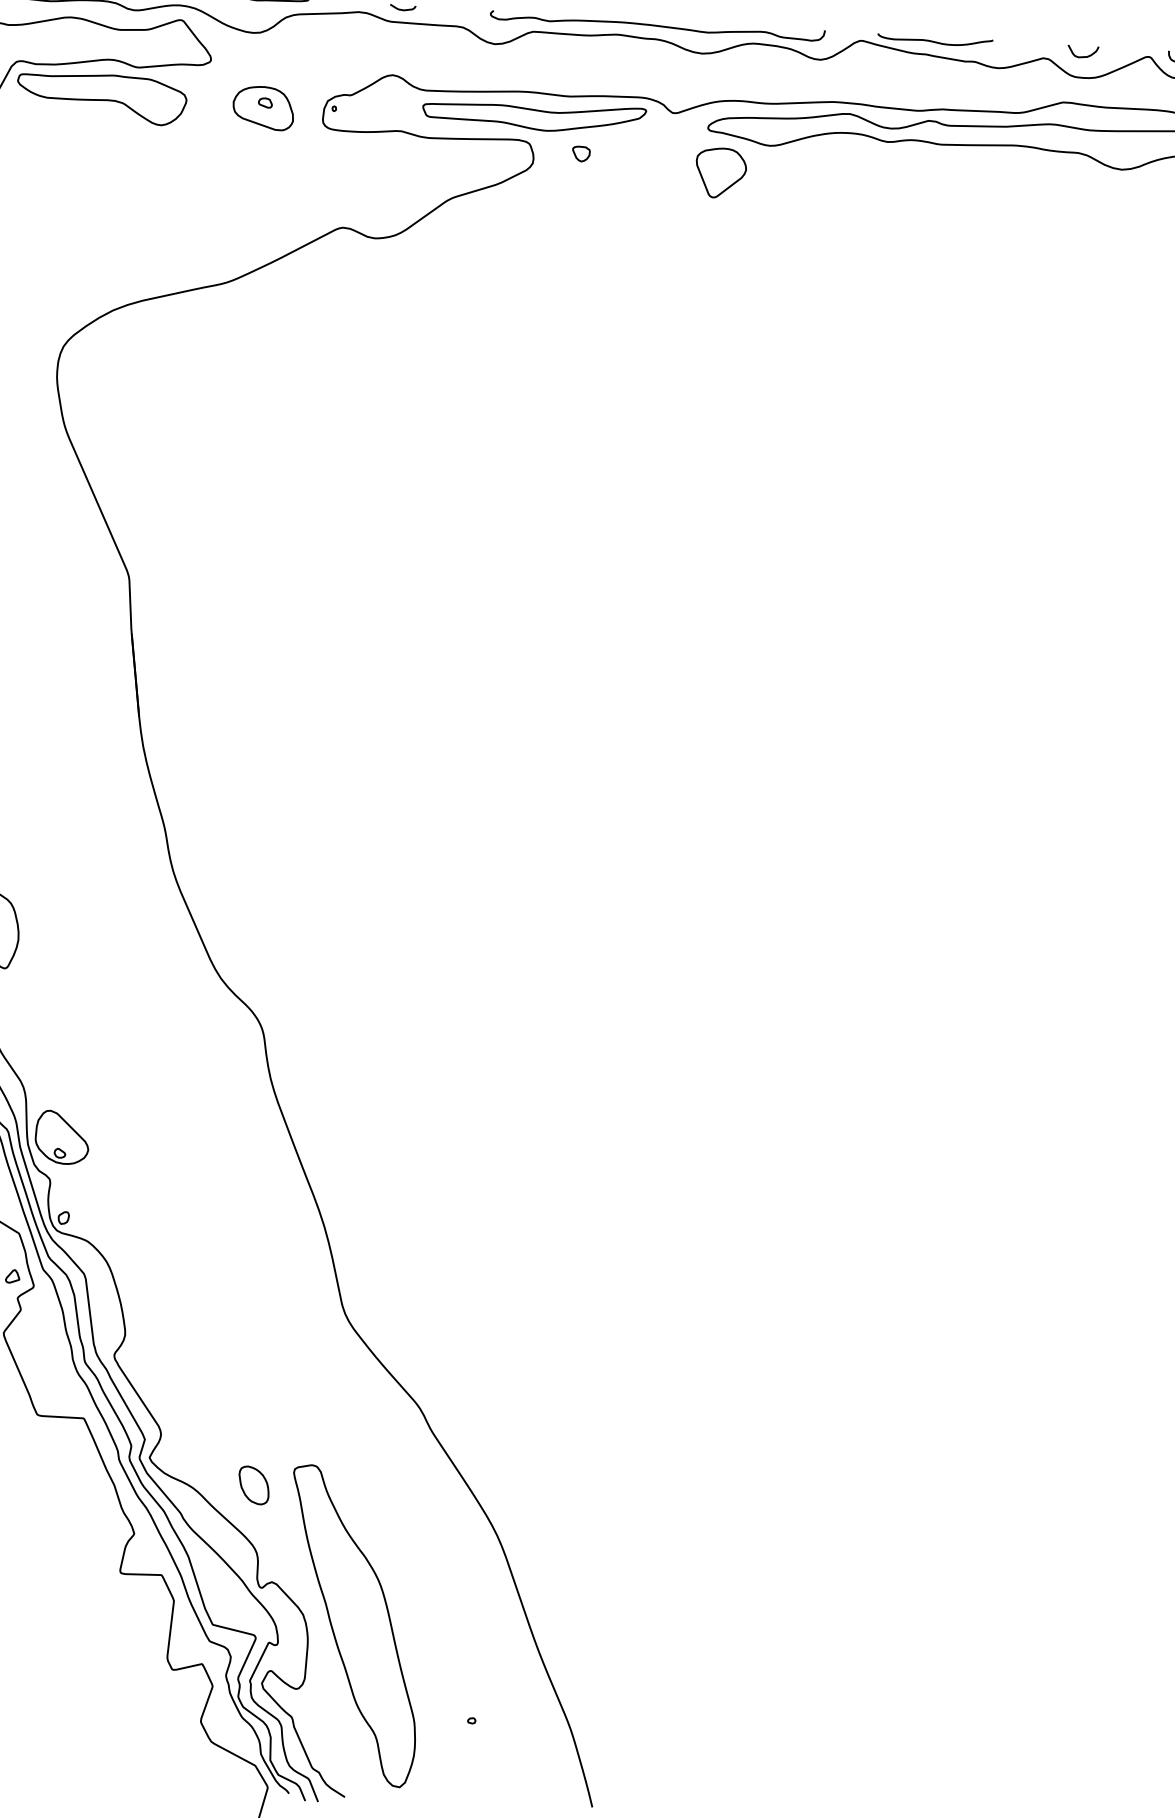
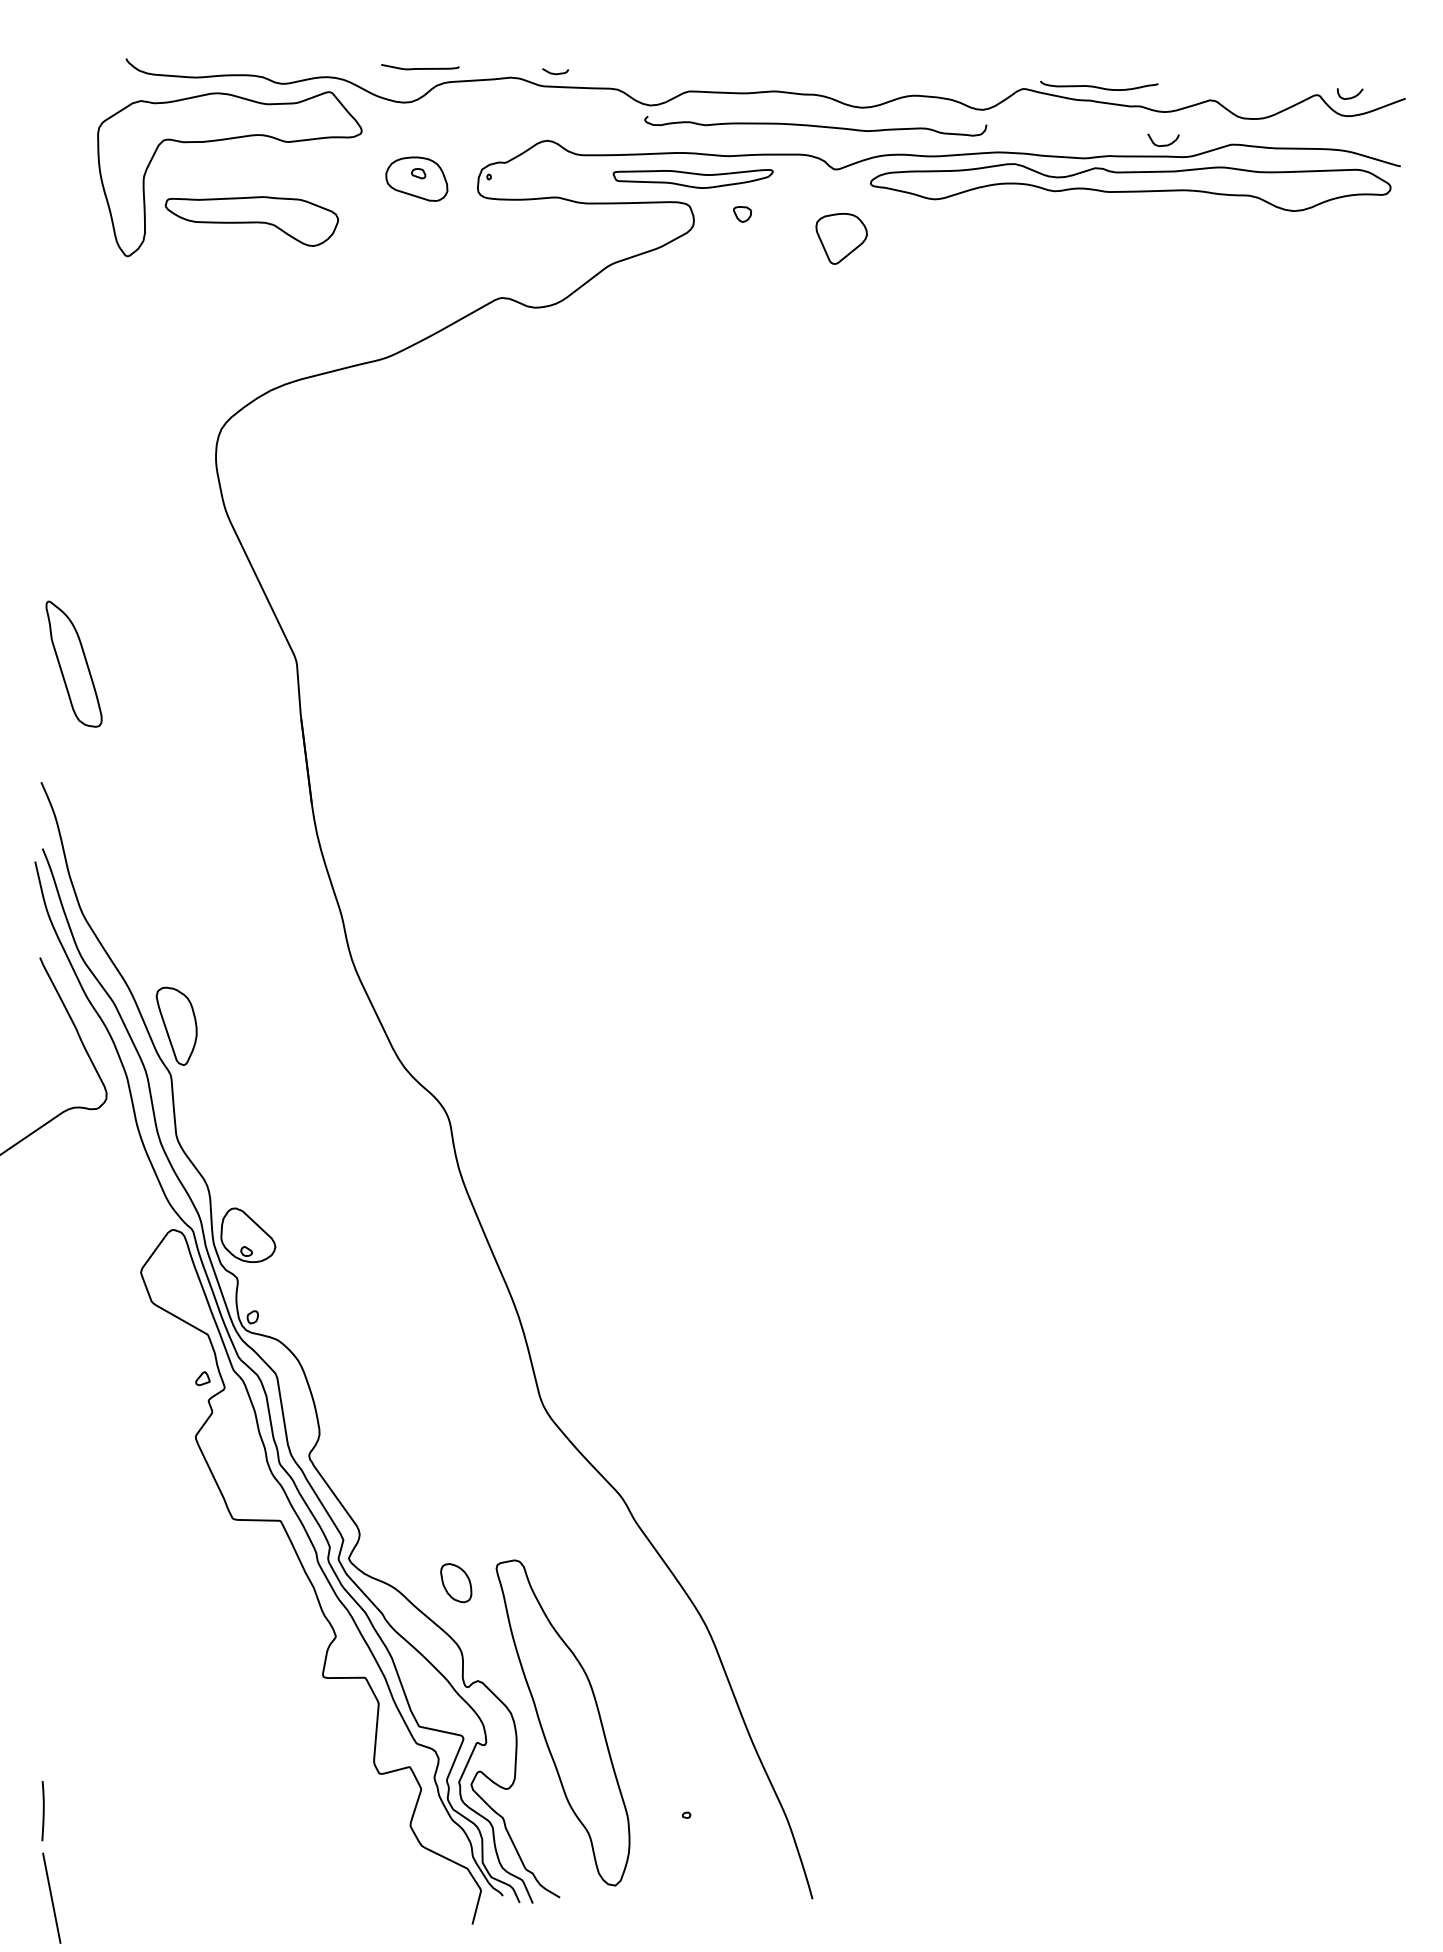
curve: (657, 26) -> (815, 126), moved
curve: (1083, 55) -> (1163, 144), moved
part: (101, 99) -> (251, 221), moved
part: (533, 117) -> (692, 178), size x0.7
part: (720, 172) -> (841, 238), moved

